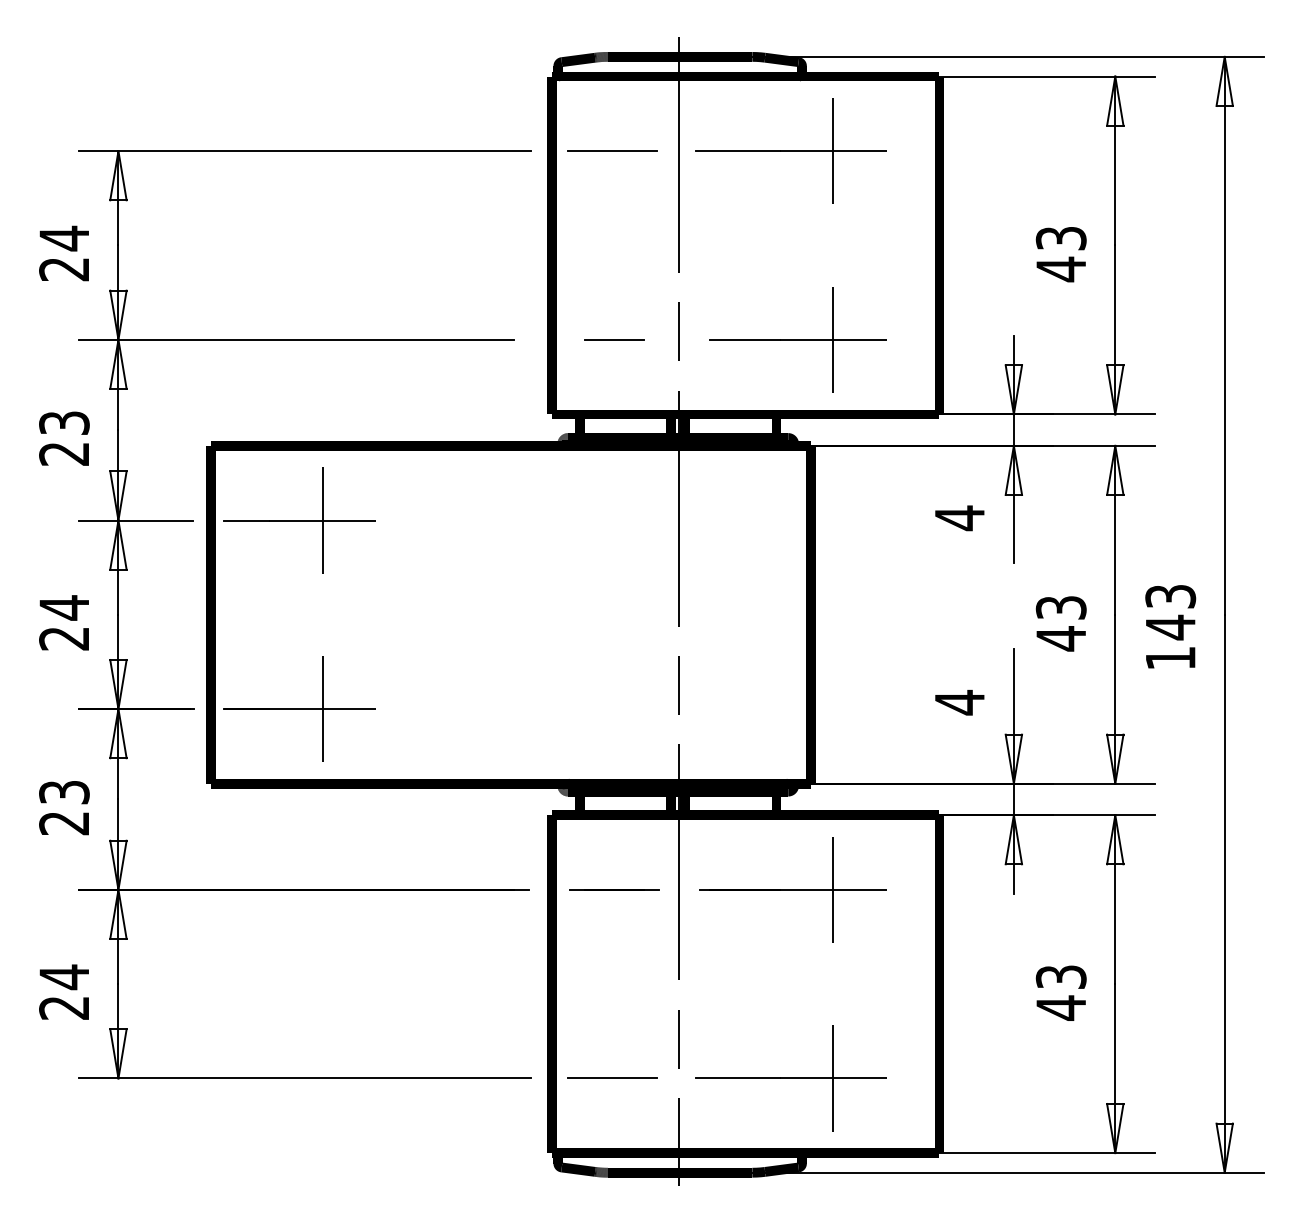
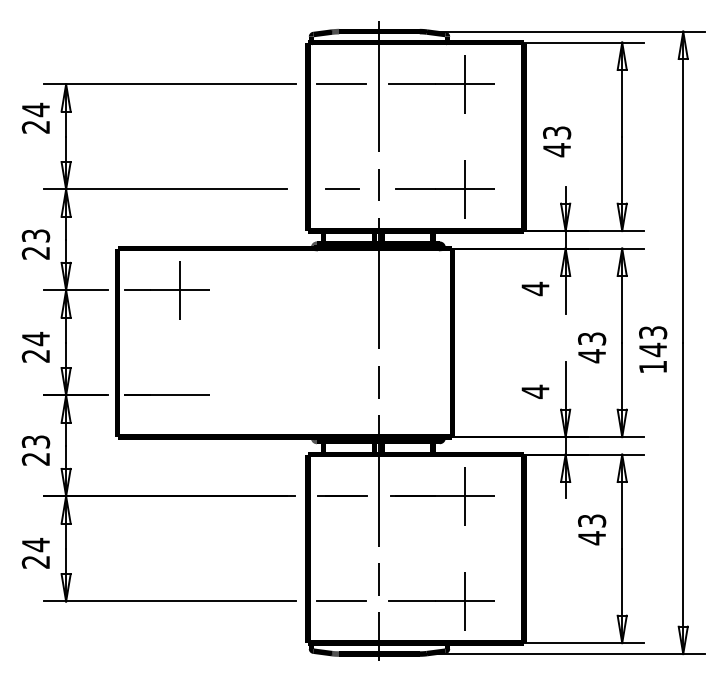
text: (63, 252) -> (35, 117), moved
text: (1062, 253) -> (557, 141), moved
line: (323, 709) -> (180, 395), removed
text: (1062, 992) -> (592, 529), moved

